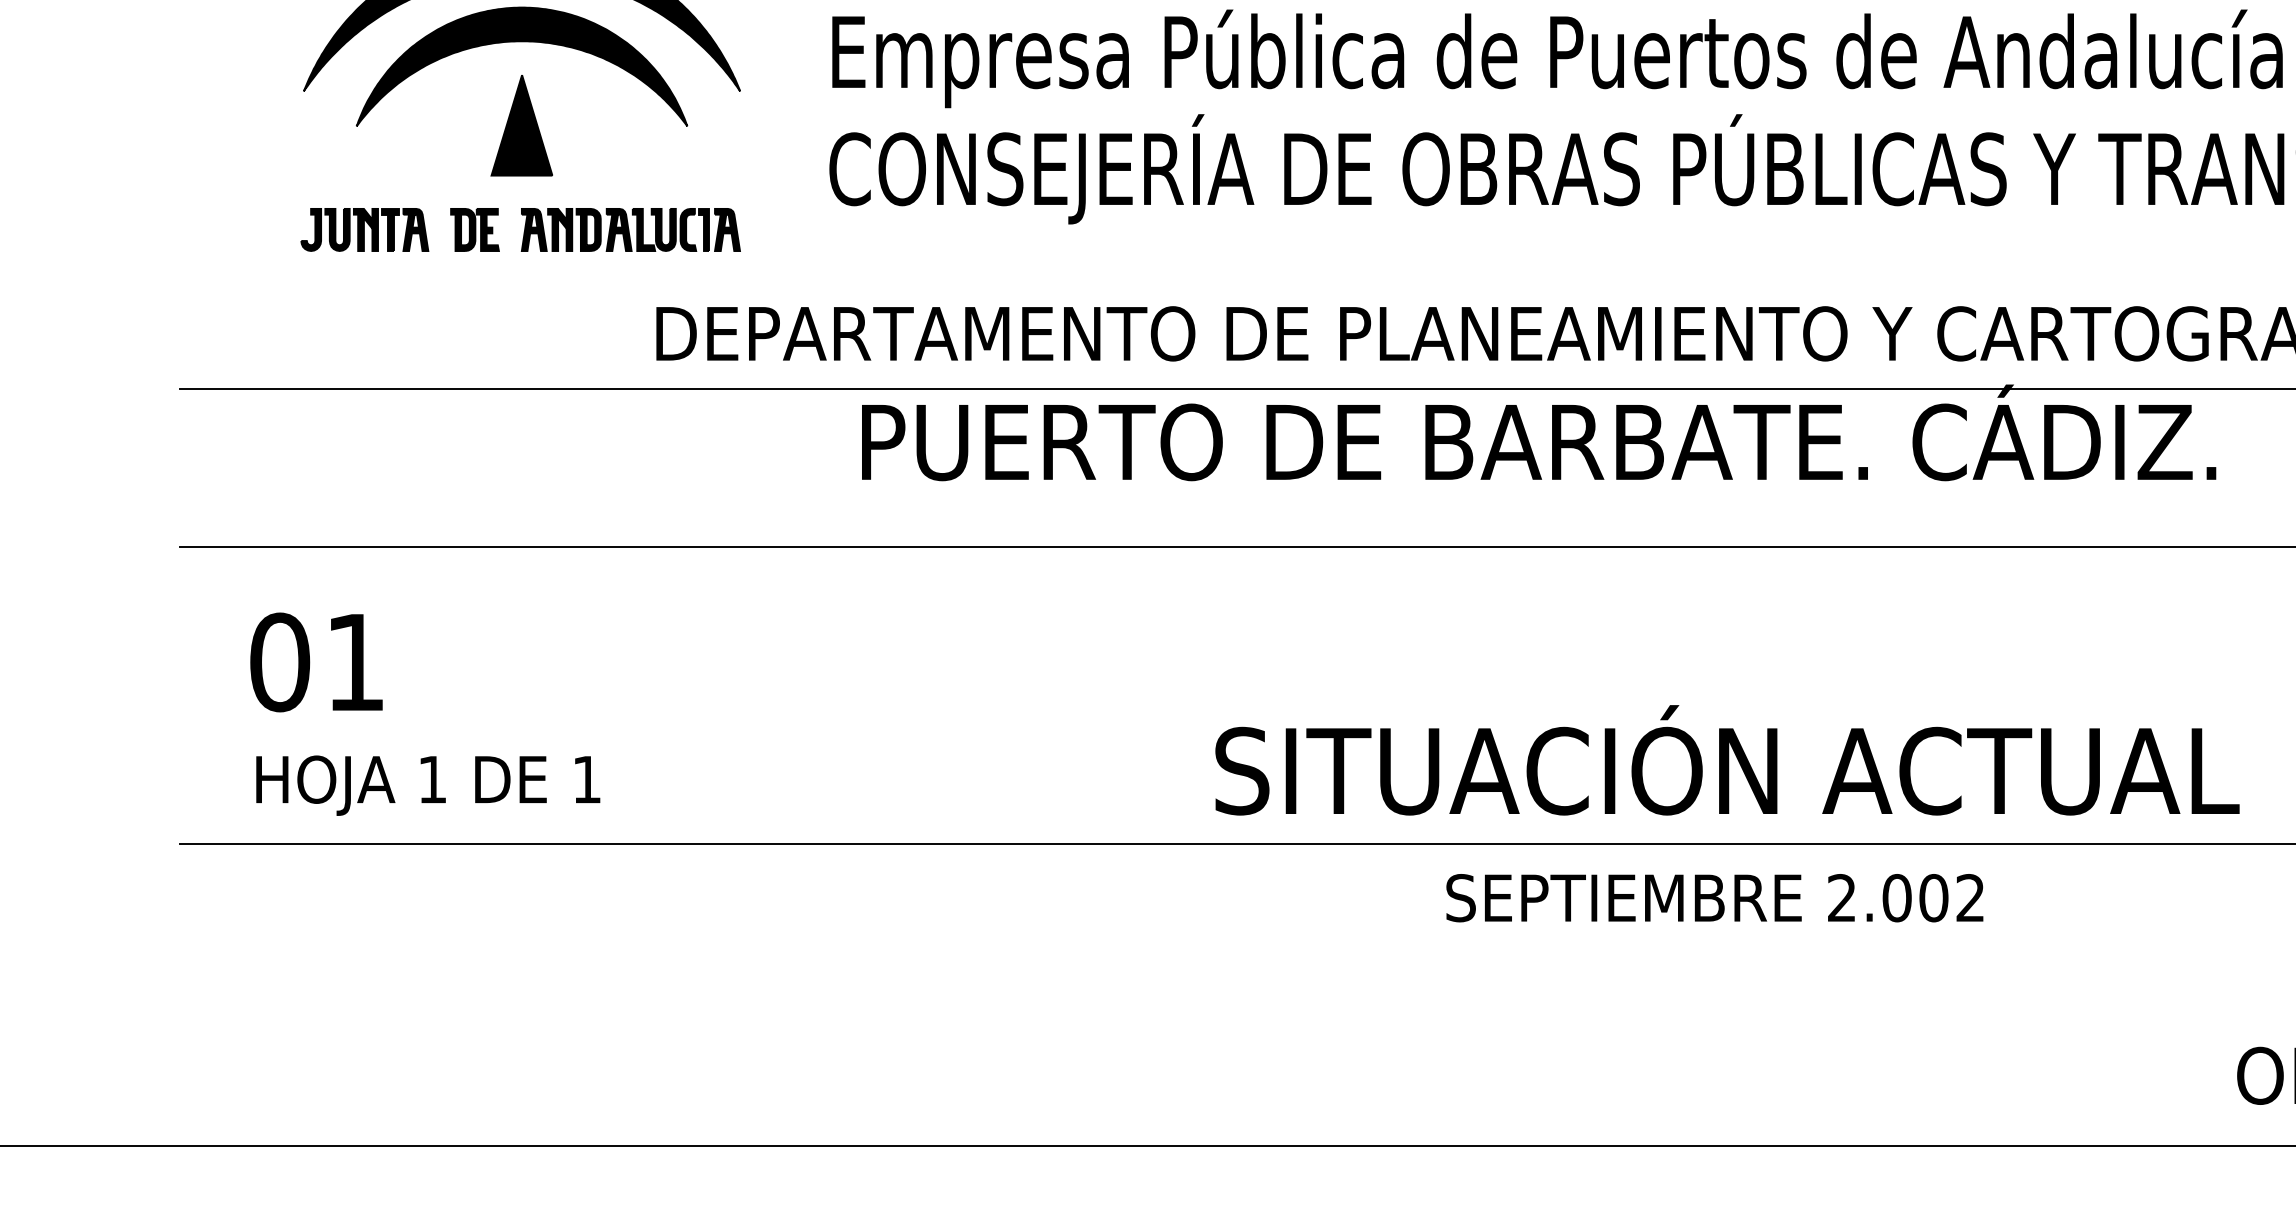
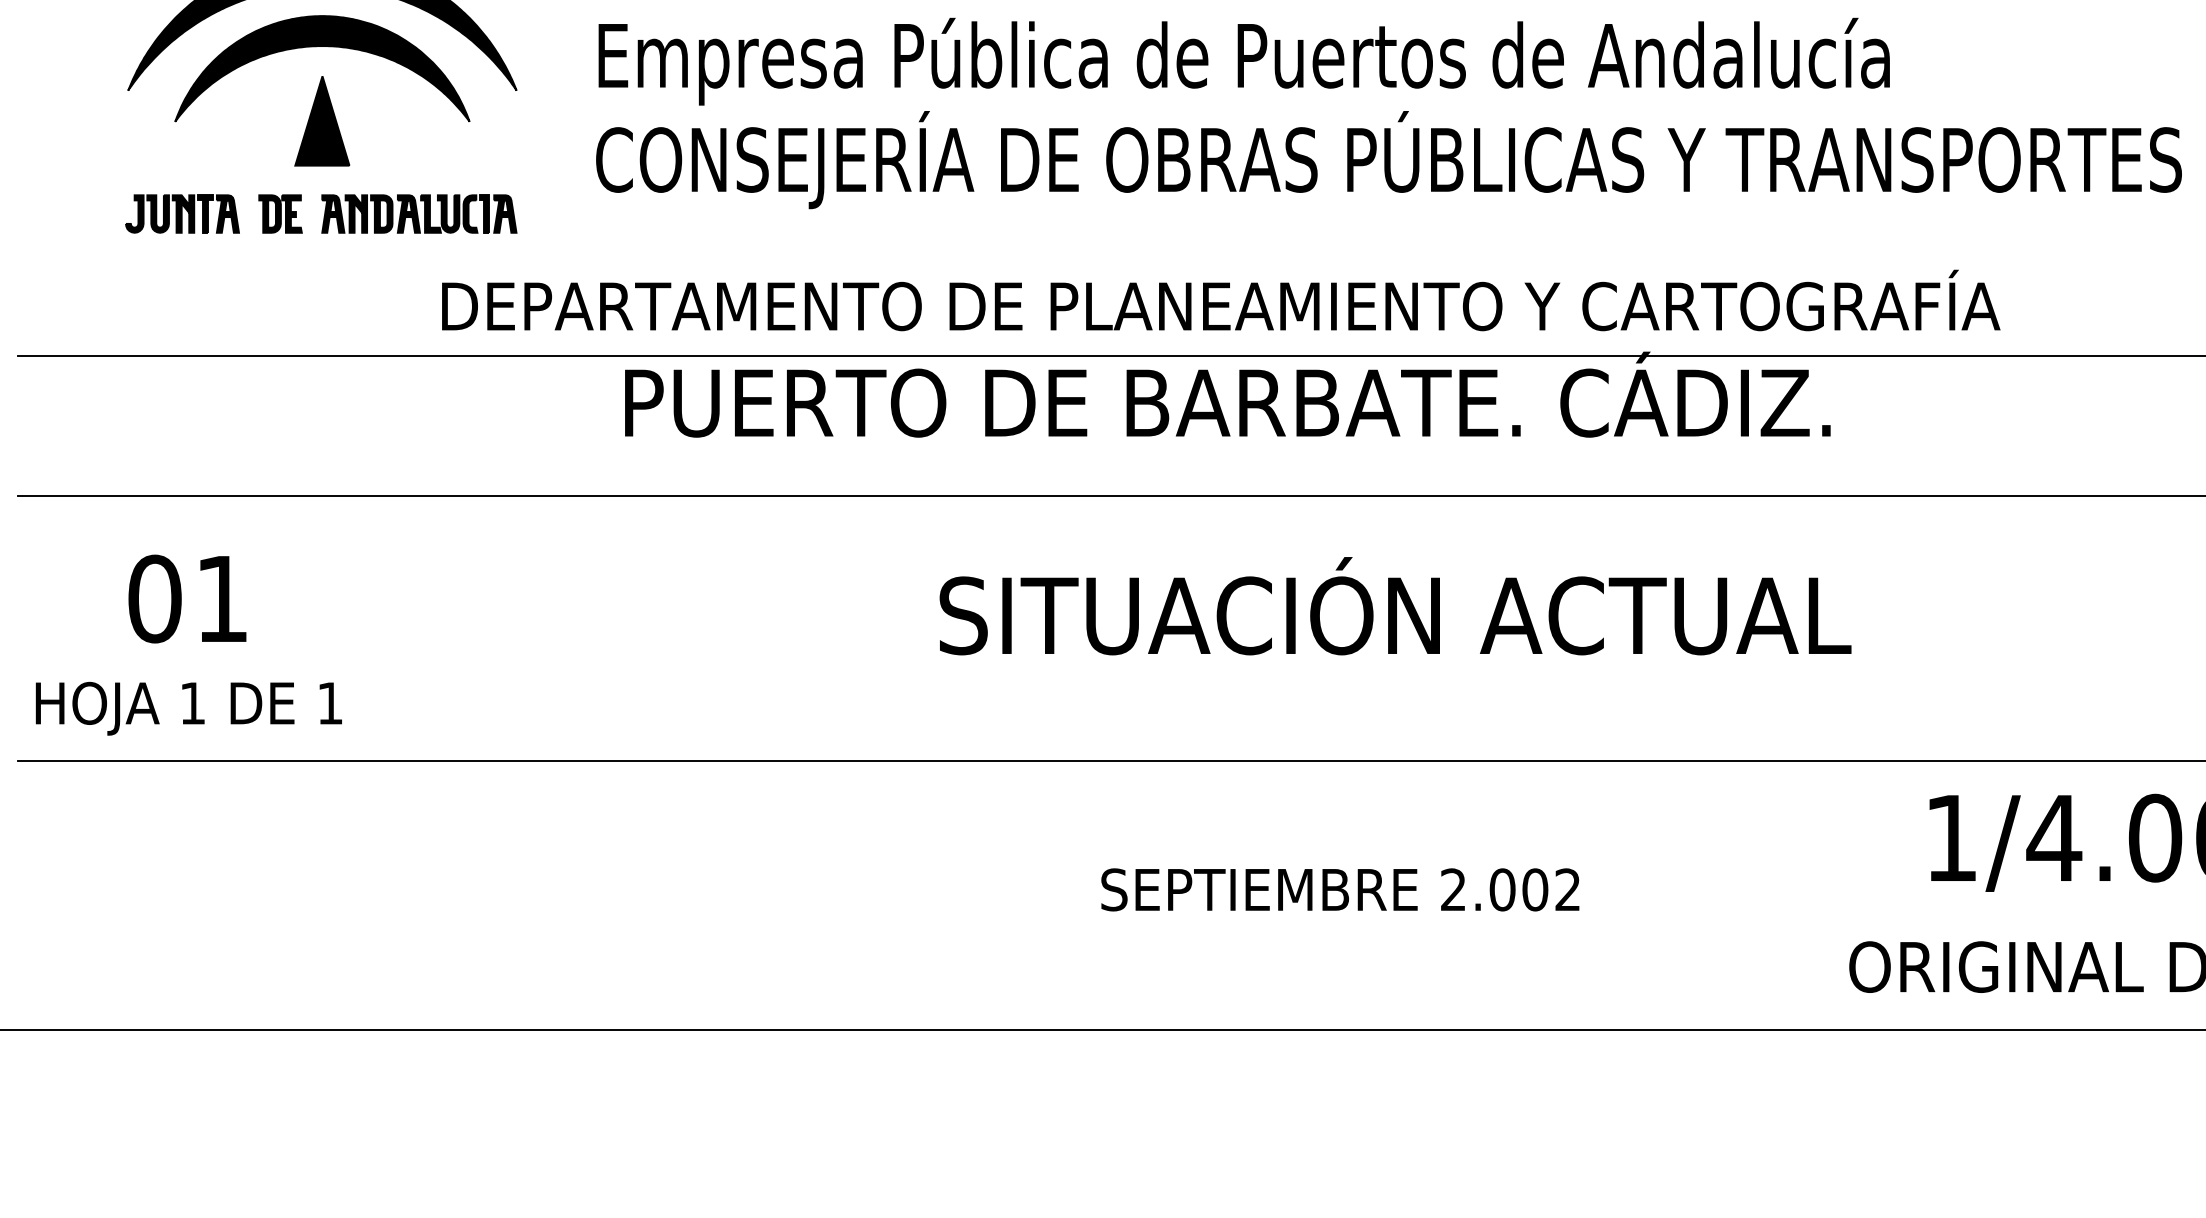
text: (316, 661) -> (187, 598), moved
text: (1727, 760) -> (1395, 606), moved
text: (427, 785) -> (188, 708), moved
text: (1715, 897) -> (1340, 889), moved

